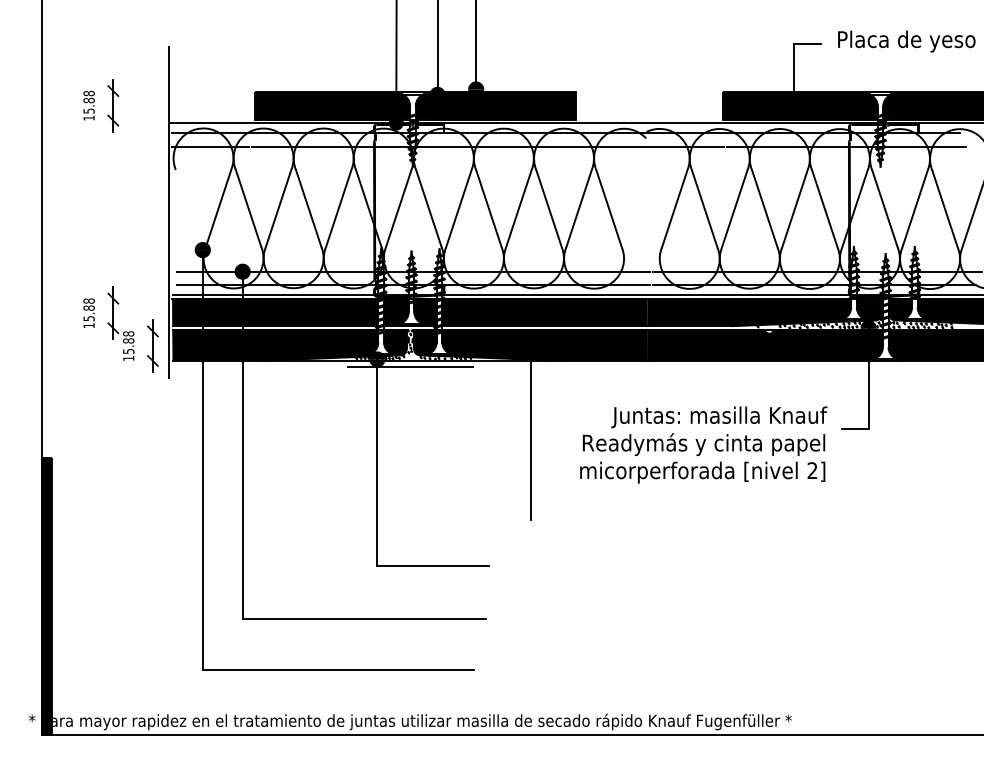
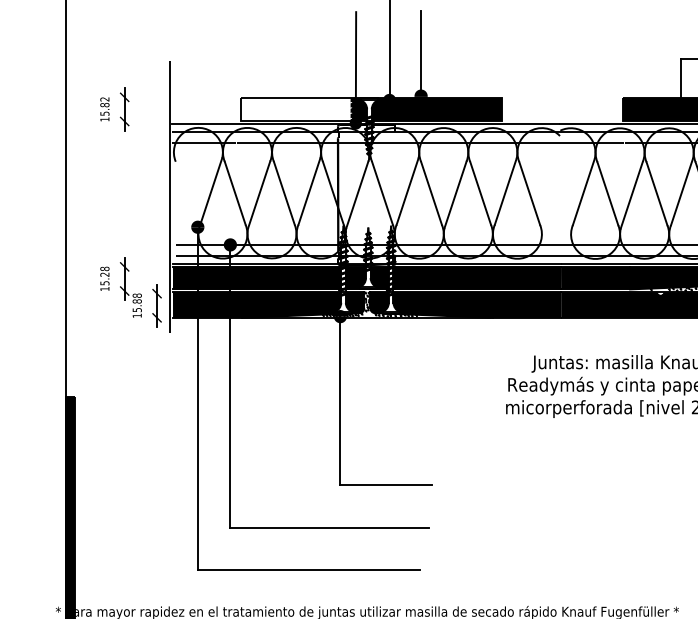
text: (88, 93) -> (104, 99), 15.88 -> 15.82
fill: (326, 105) -> (298, 109), removed
text: (88, 307) -> (104, 274), 15.88 -> 15.28
line: (409, 367) -> (366, 323), removed
line: (531, 432) -> (466, 376), removed

